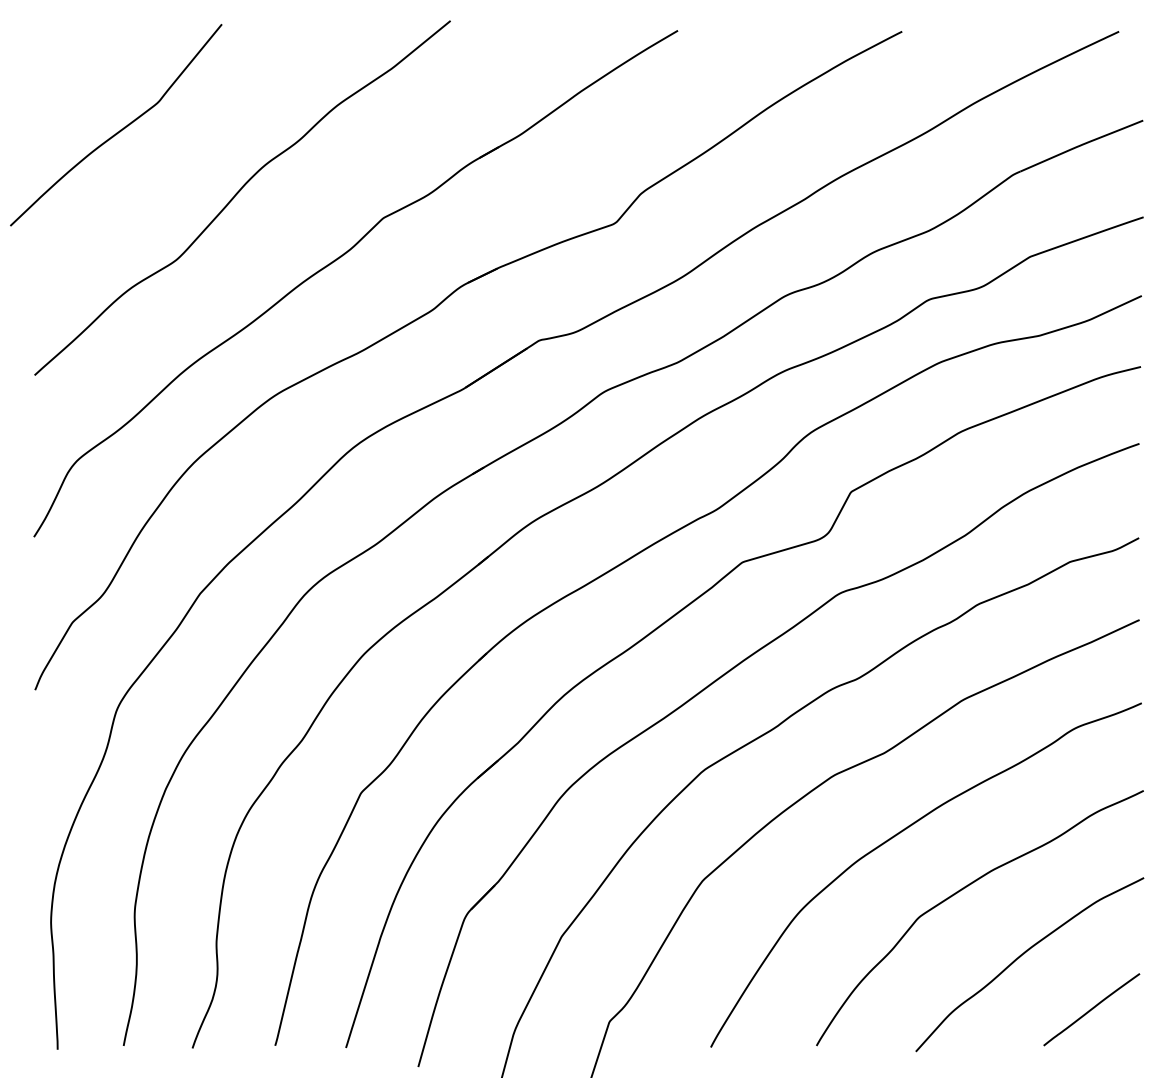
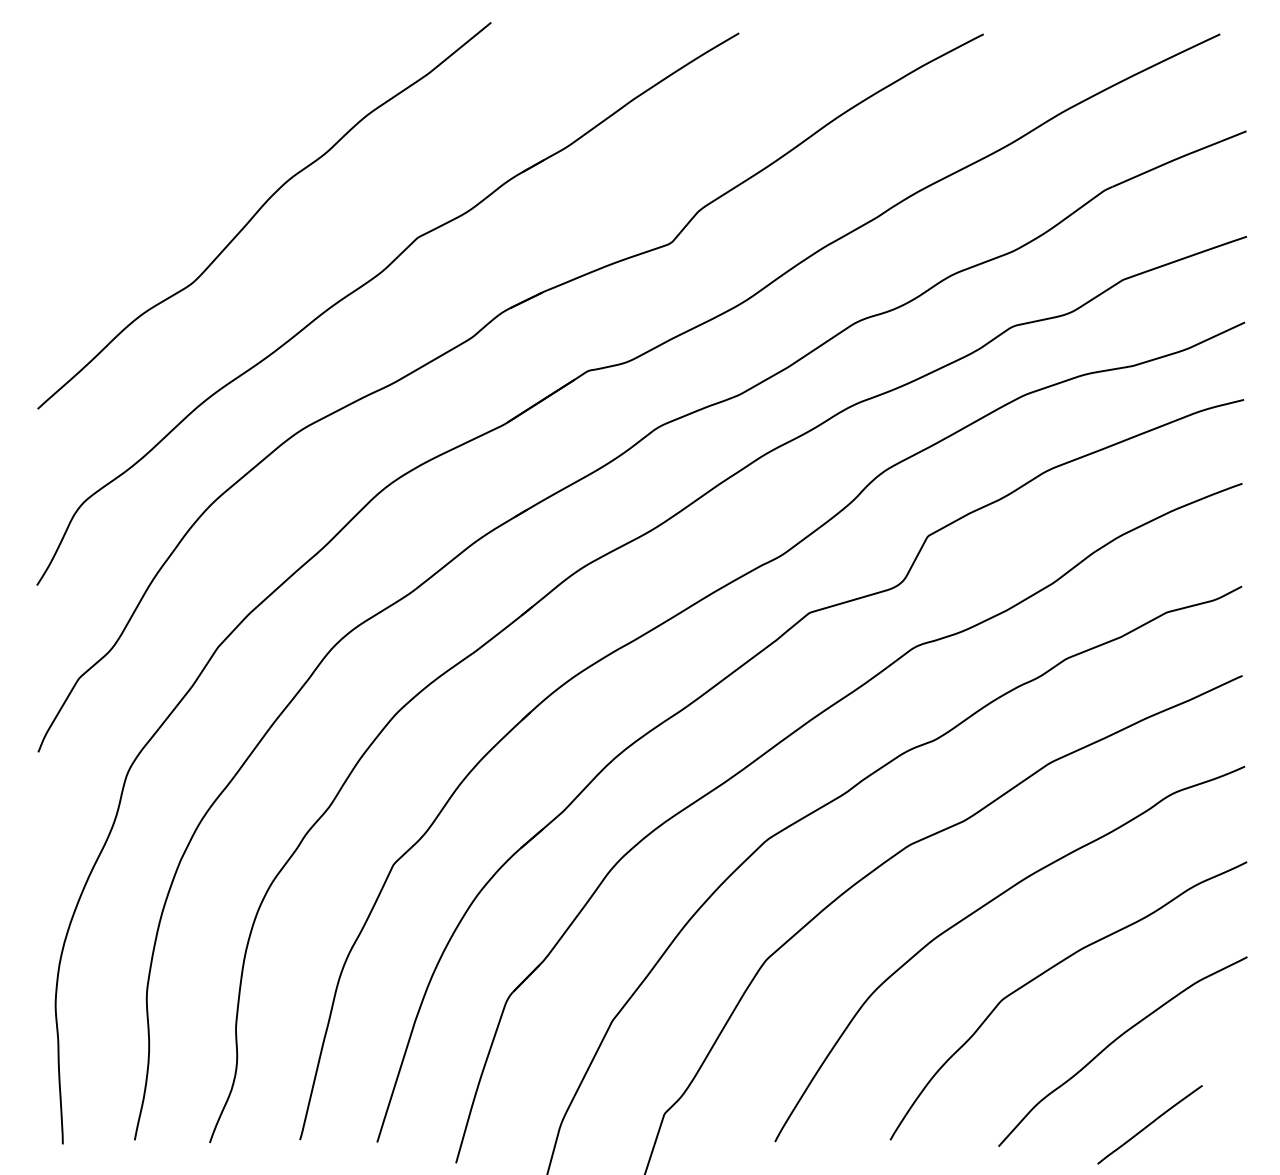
curve: (120, 129) -> (131, 140), removed
line: (1091, 1009) -> (1149, 1124), moved

